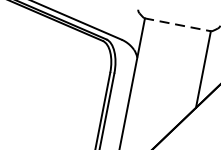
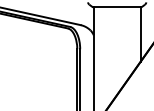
line: (178, 24) -> (117, 7), dashed -> solid

